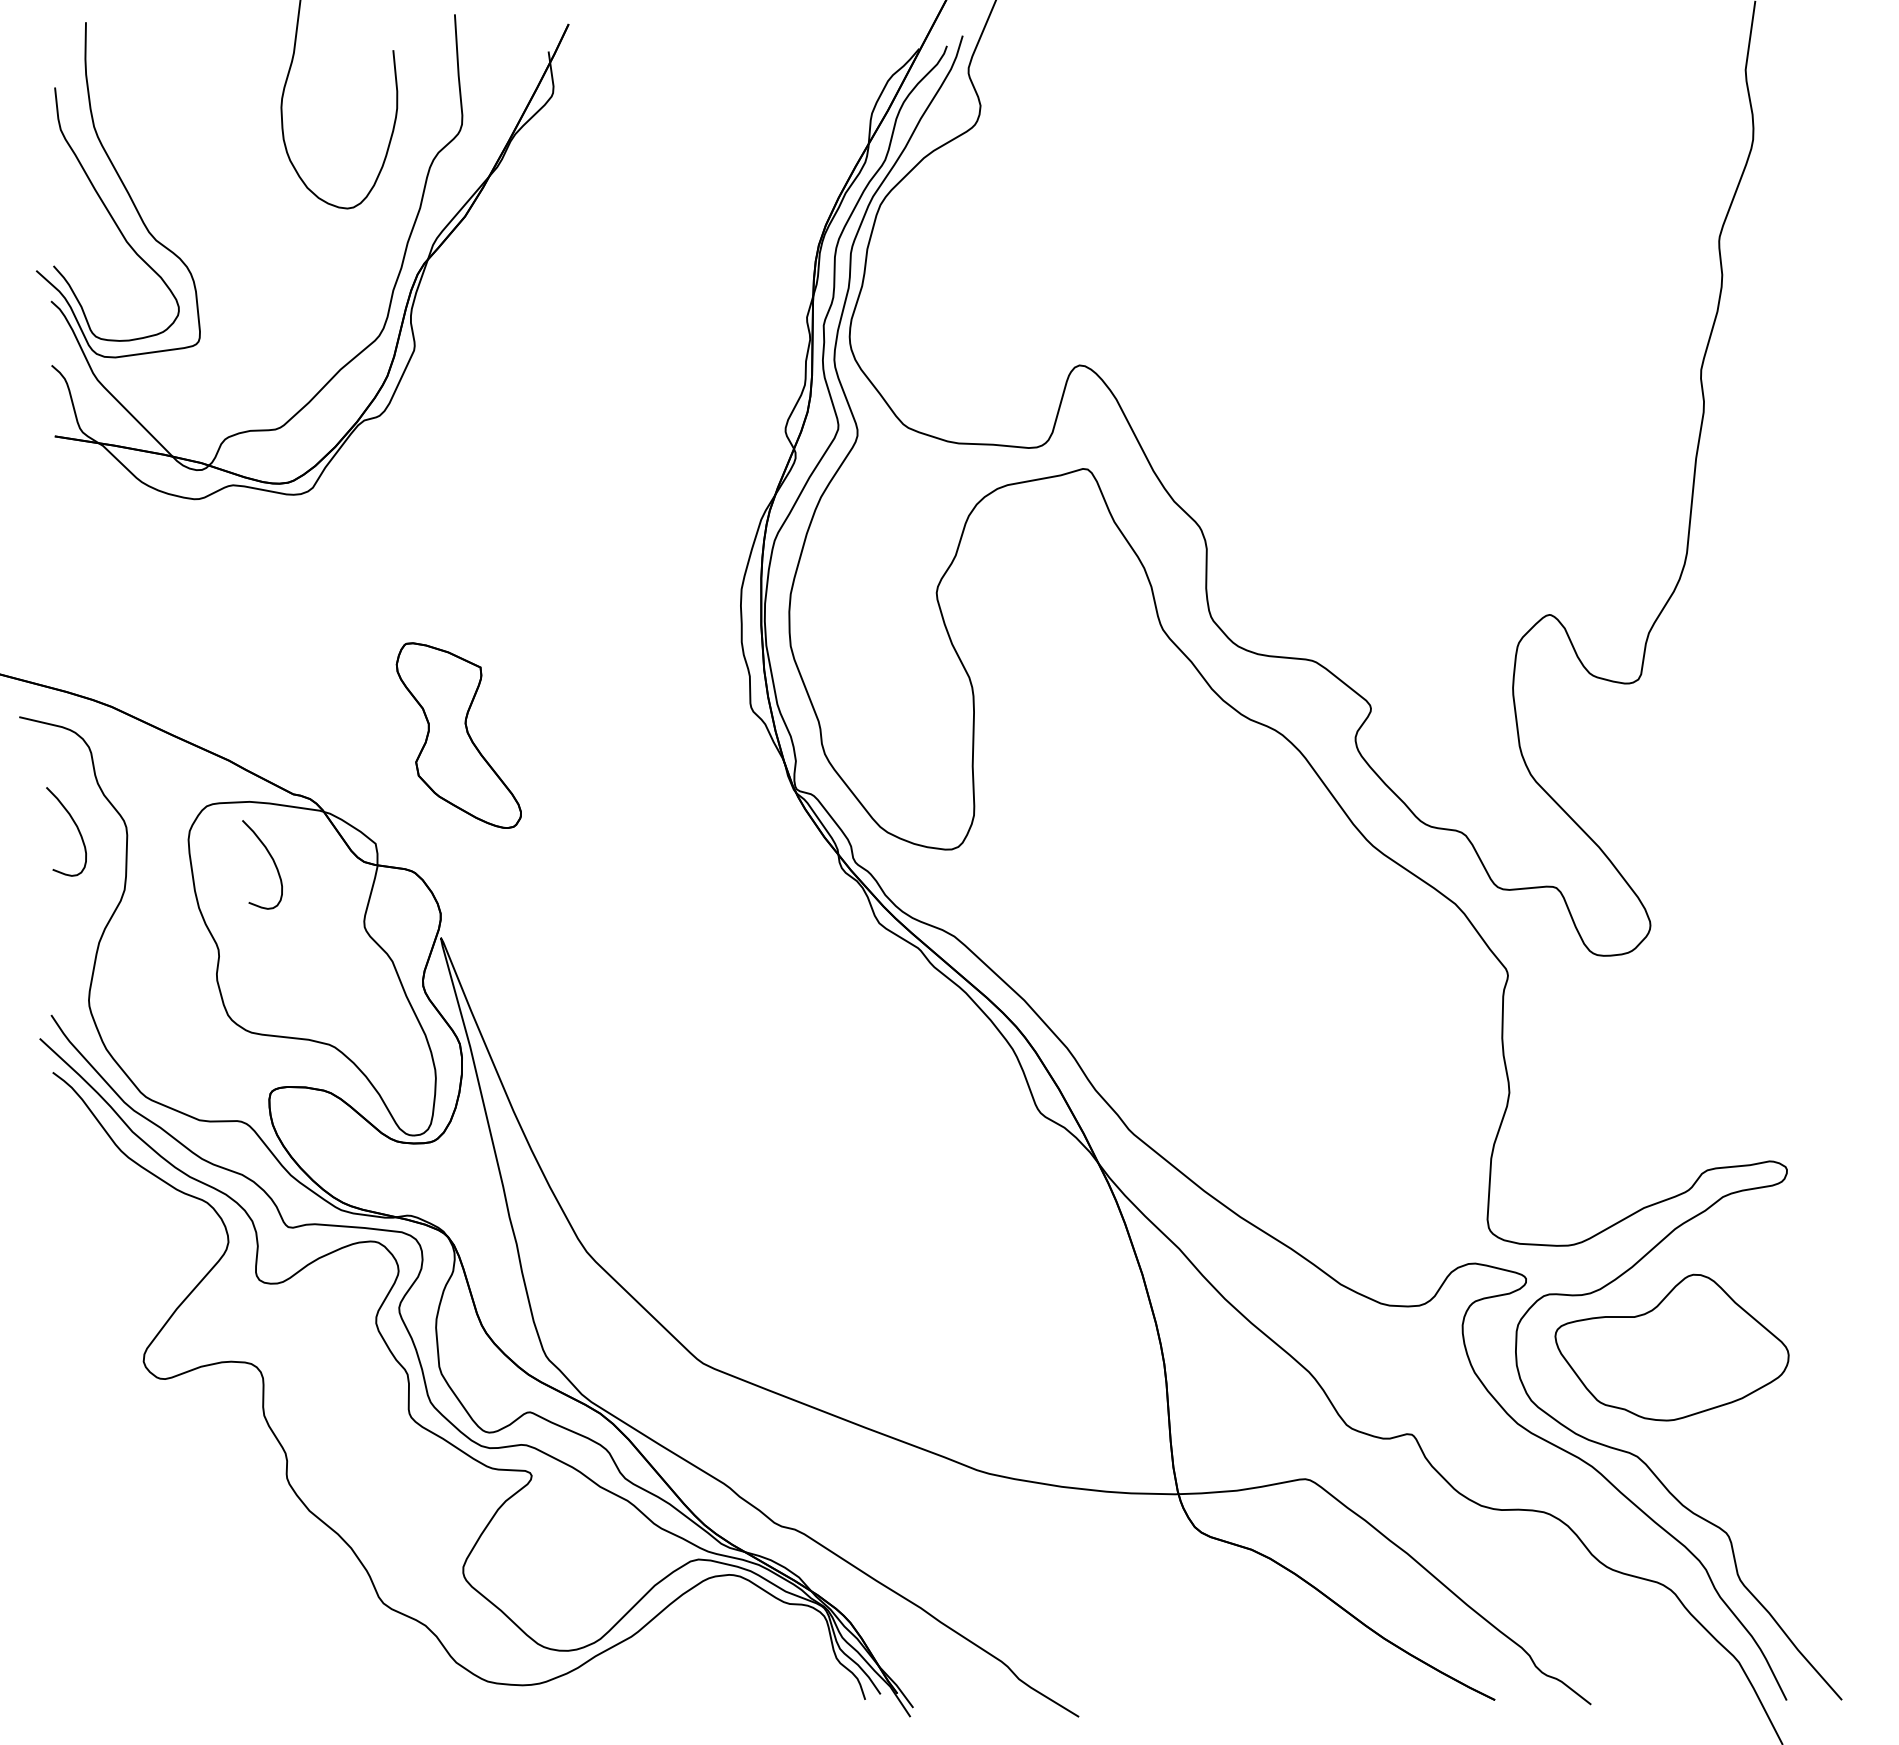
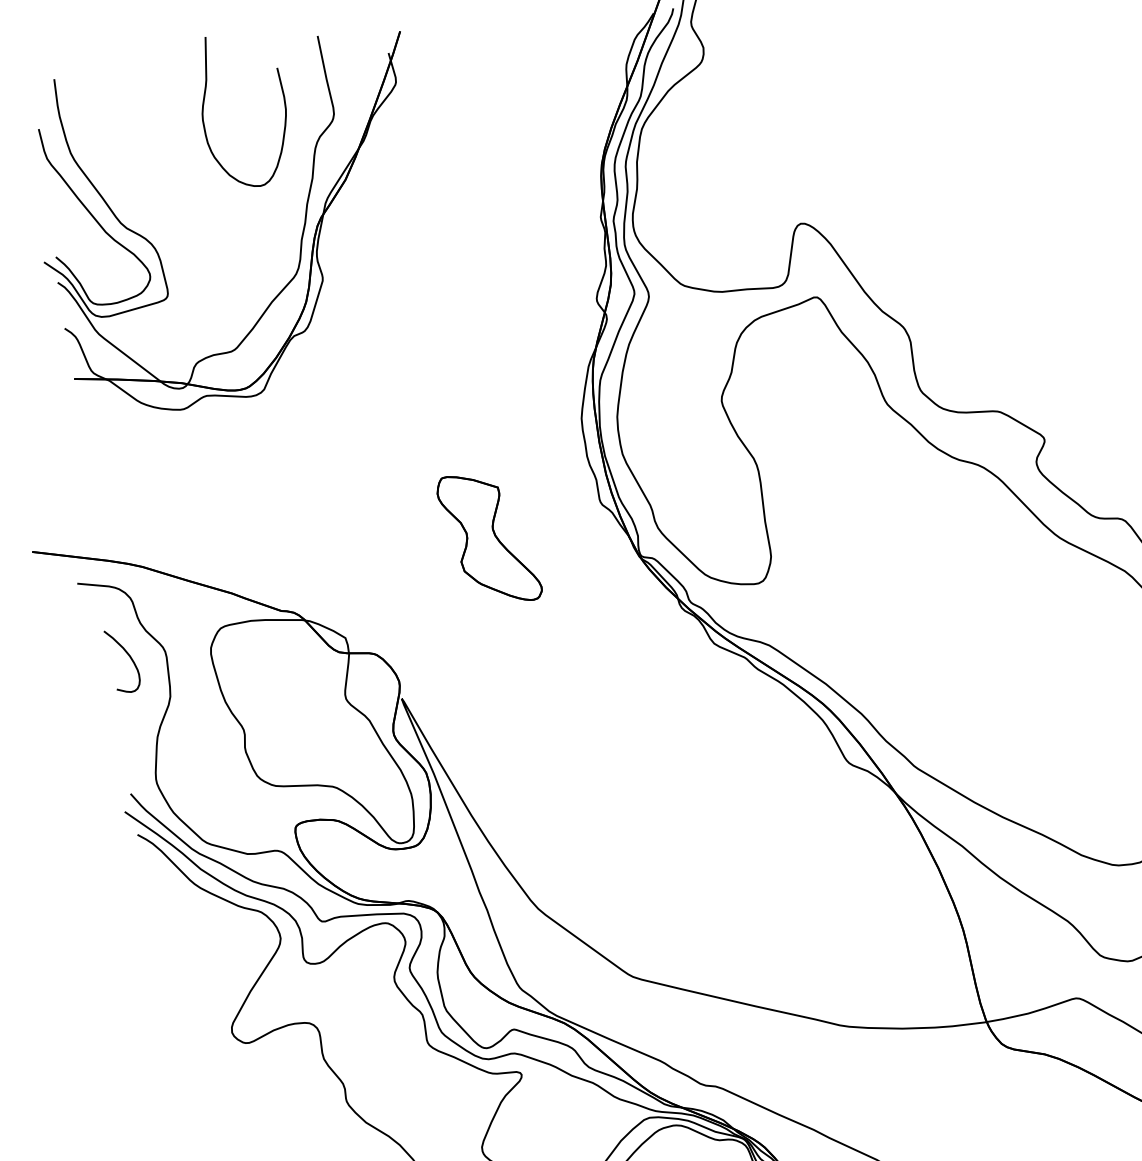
part: (458, 735) -> (489, 538), moved
curve: (270, 857) -> (271, 658), removed

